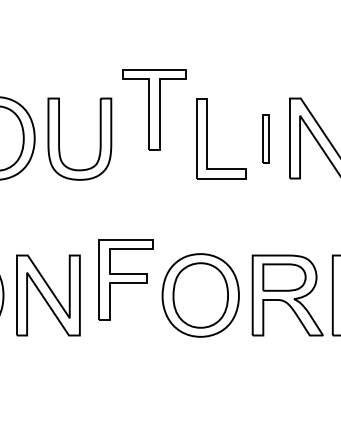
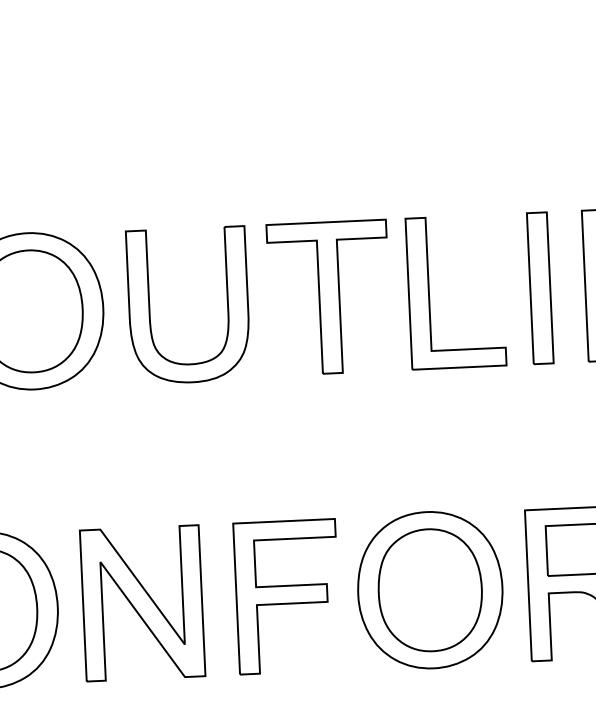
part: (154, 109) -> (329, 297), moved
part: (265, 138) -> (539, 288), size x1.67
part: (125, 279) -> (286, 596), moved

